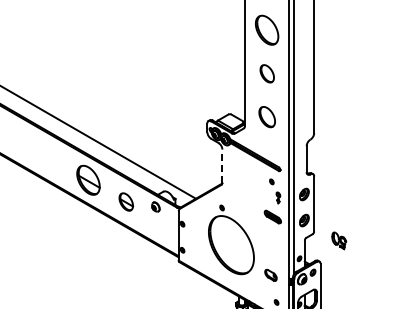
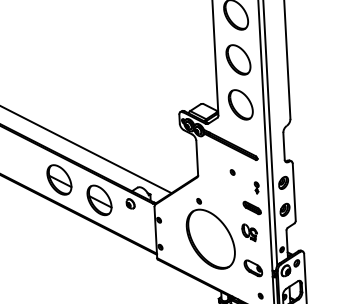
part: (267, 73) -> (238, 59), size x1.67
part: (267, 116) -> (241, 104), size x1.43
line: (222, 165) -> (197, 157), dashed -> solid
part: (271, 181) -> (232, 172), moved
part: (126, 201) -> (99, 199), size x1.67
part: (339, 240) -> (249, 232), moved
part: (270, 275) -> (252, 268), size x1.43

